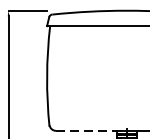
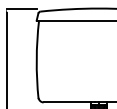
line: (89, 130) -> (69, 102), dashed -> solid

